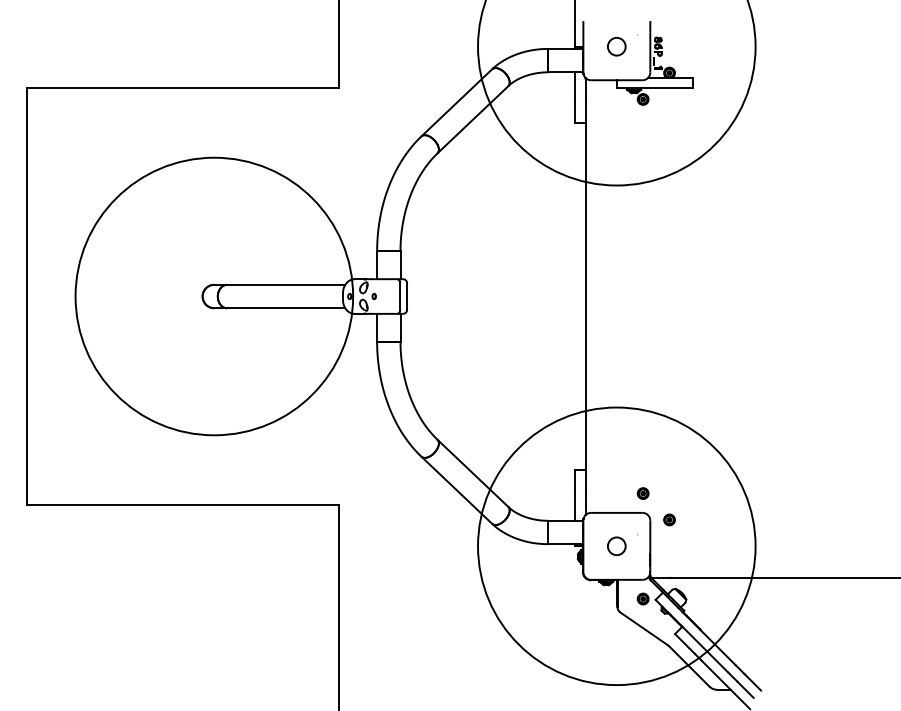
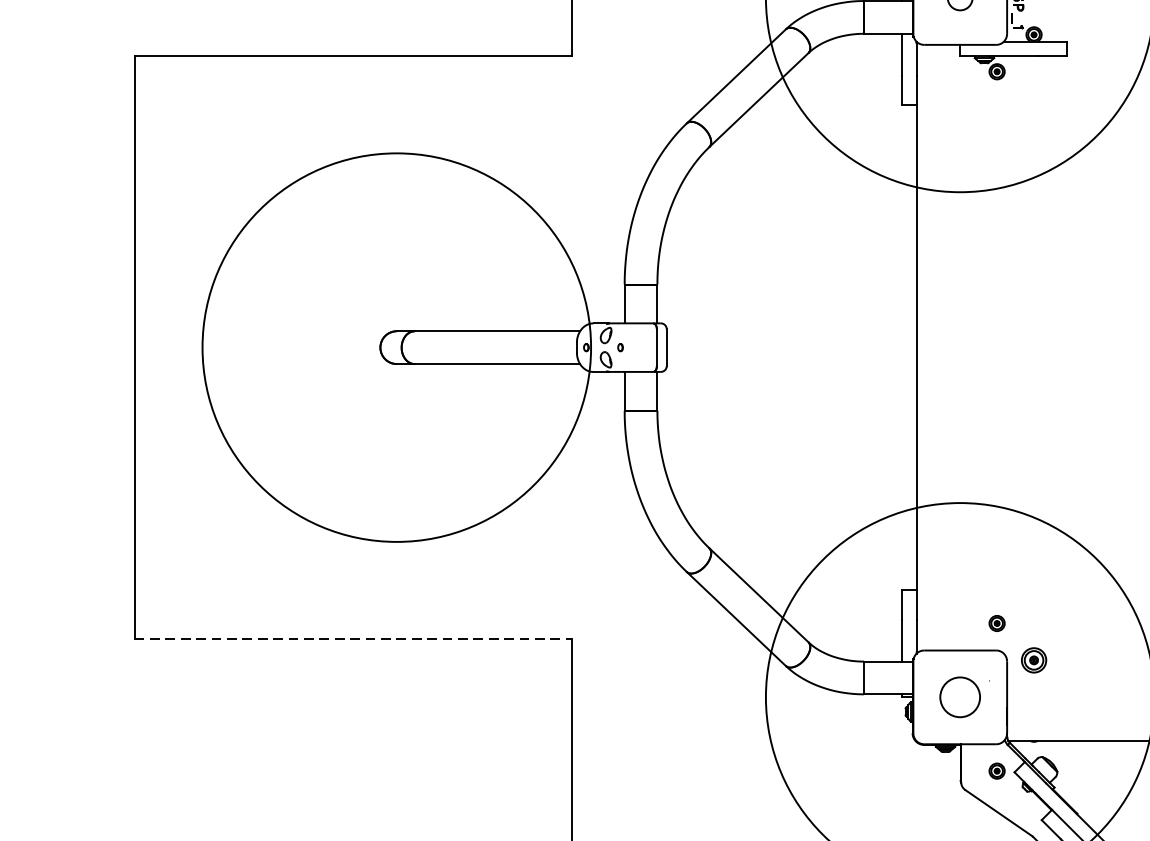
line: (183, 504) -> (353, 638), solid -> dashed
part: (669, 519) -> (1033, 659), size x1.6
circle: (616, 546) -> (959, 697), size x1.6

